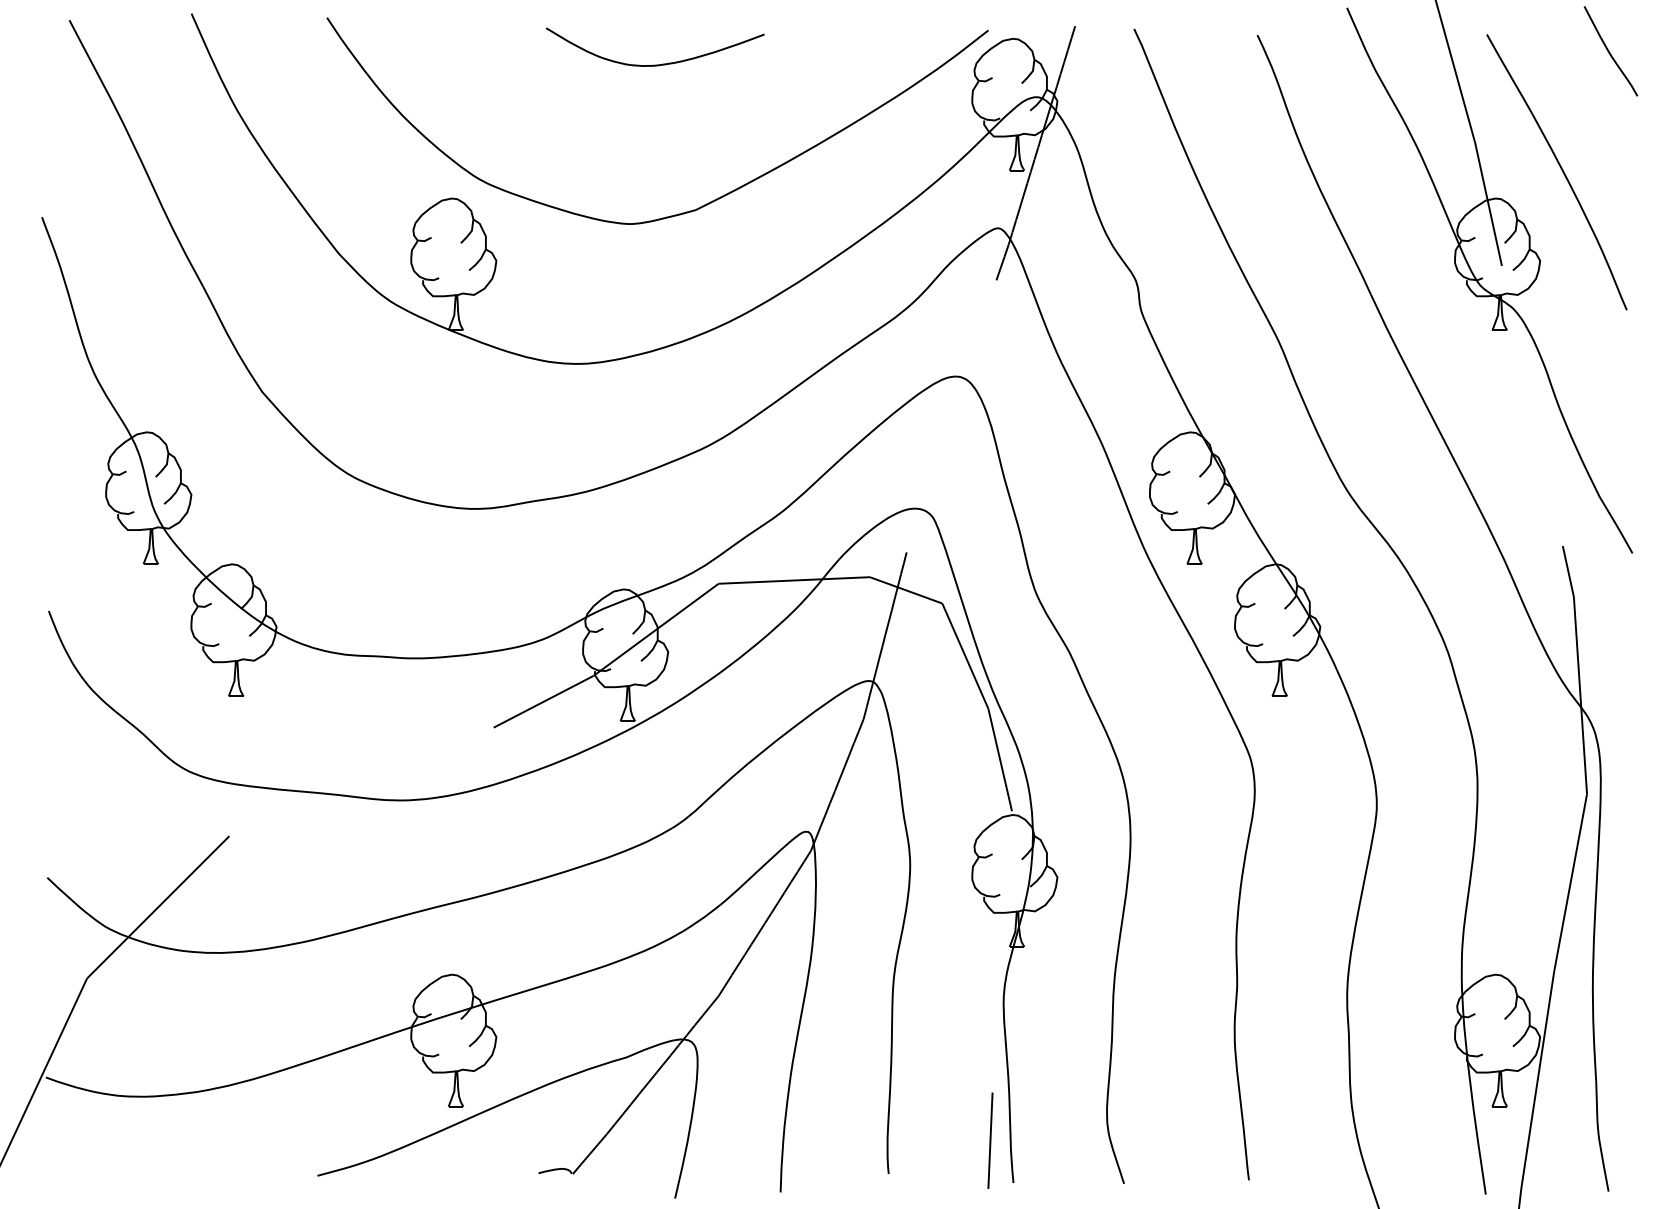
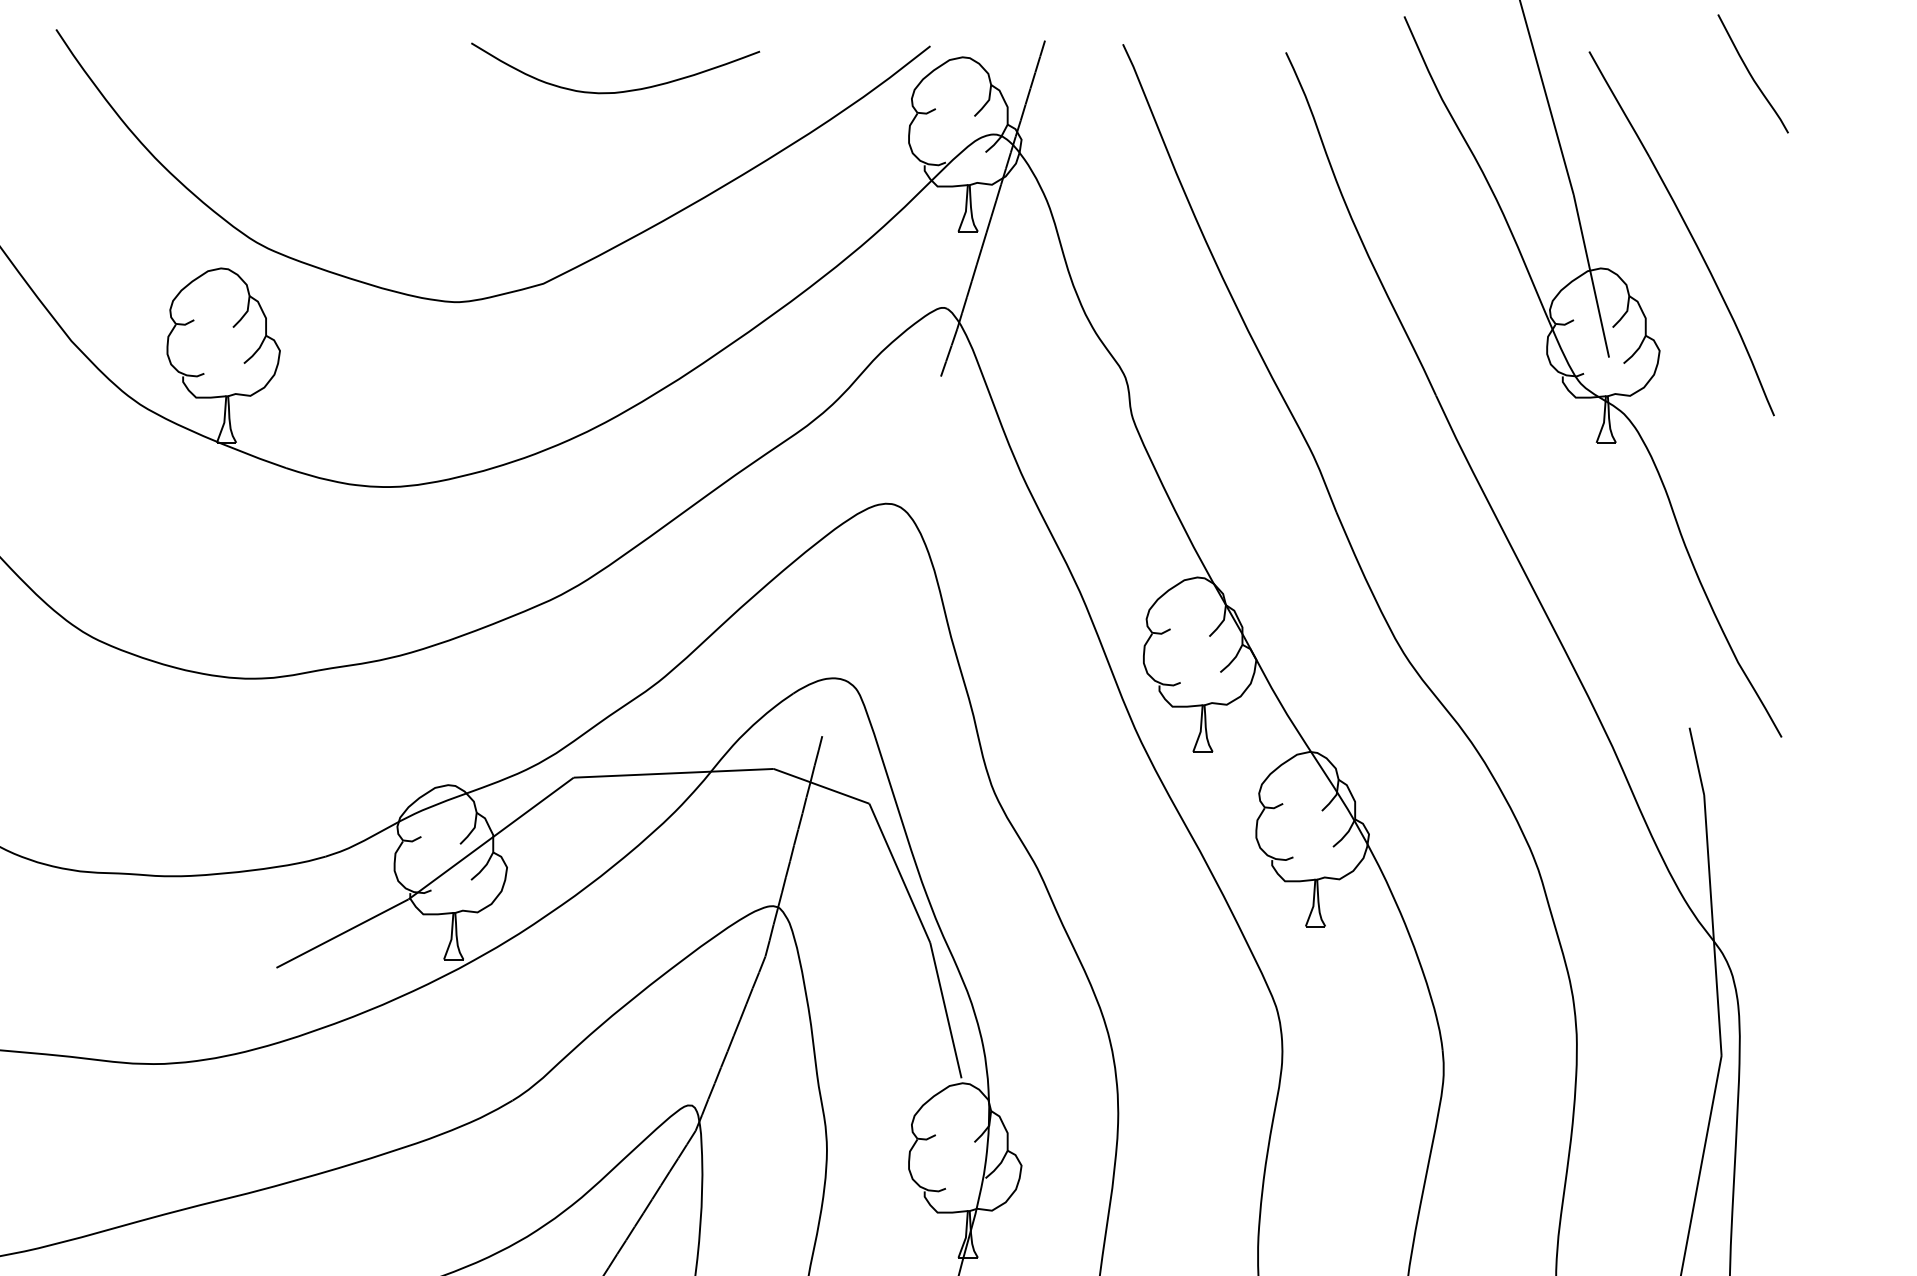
curve: (655, 64) -> (615, 91), moved

